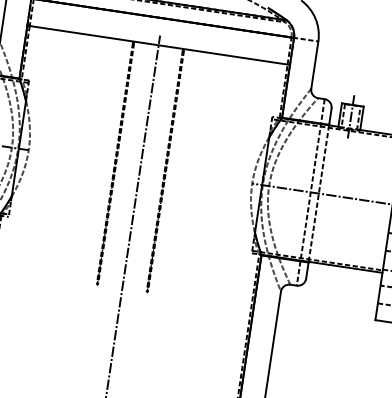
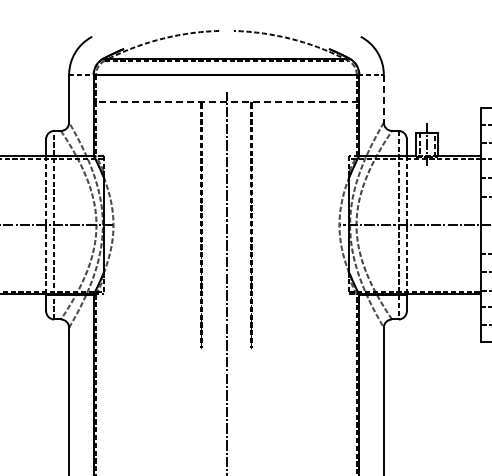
line: (158, 45) -> (226, 102), solid -> dashed
line: (314, 64) -> (383, 98), solid -> dashed

